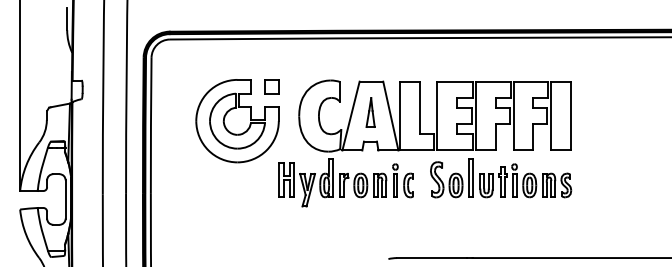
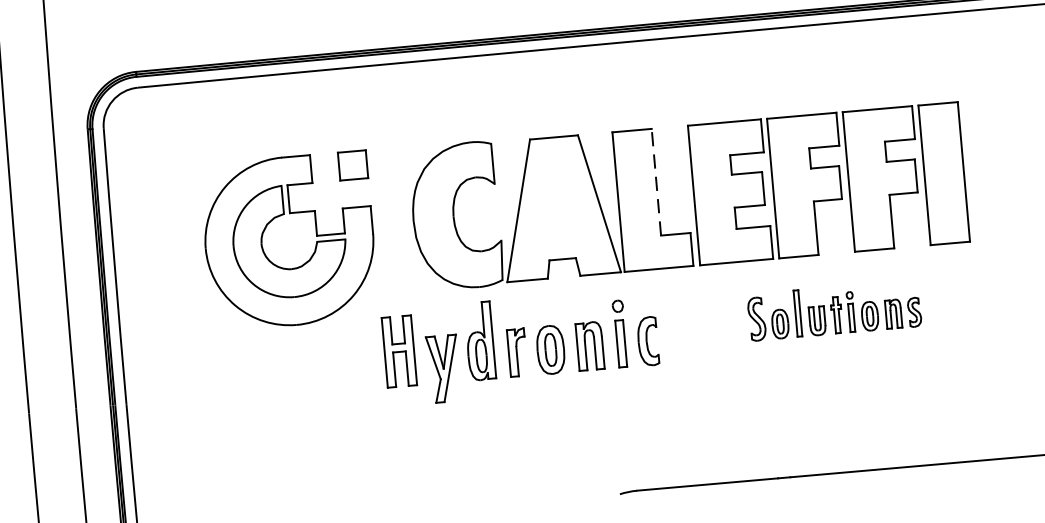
line: (419, 107) -> (656, 181), solid -> dashed
part: (370, 112) -> (557, 200), removed
part: (501, 178) -> (835, 310), size x0.6

